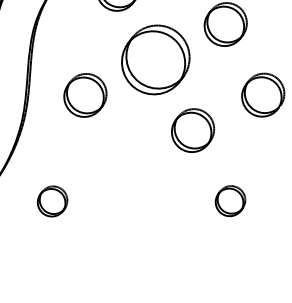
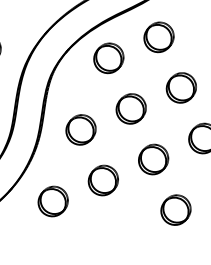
part: (154, 59) -> (130, 108), size x0.62
part: (121, 166) -> (102, 180), added
part: (229, 200) -> (175, 209), size x1.43
part: (51, 201) -> (52, 201), size x1.43

